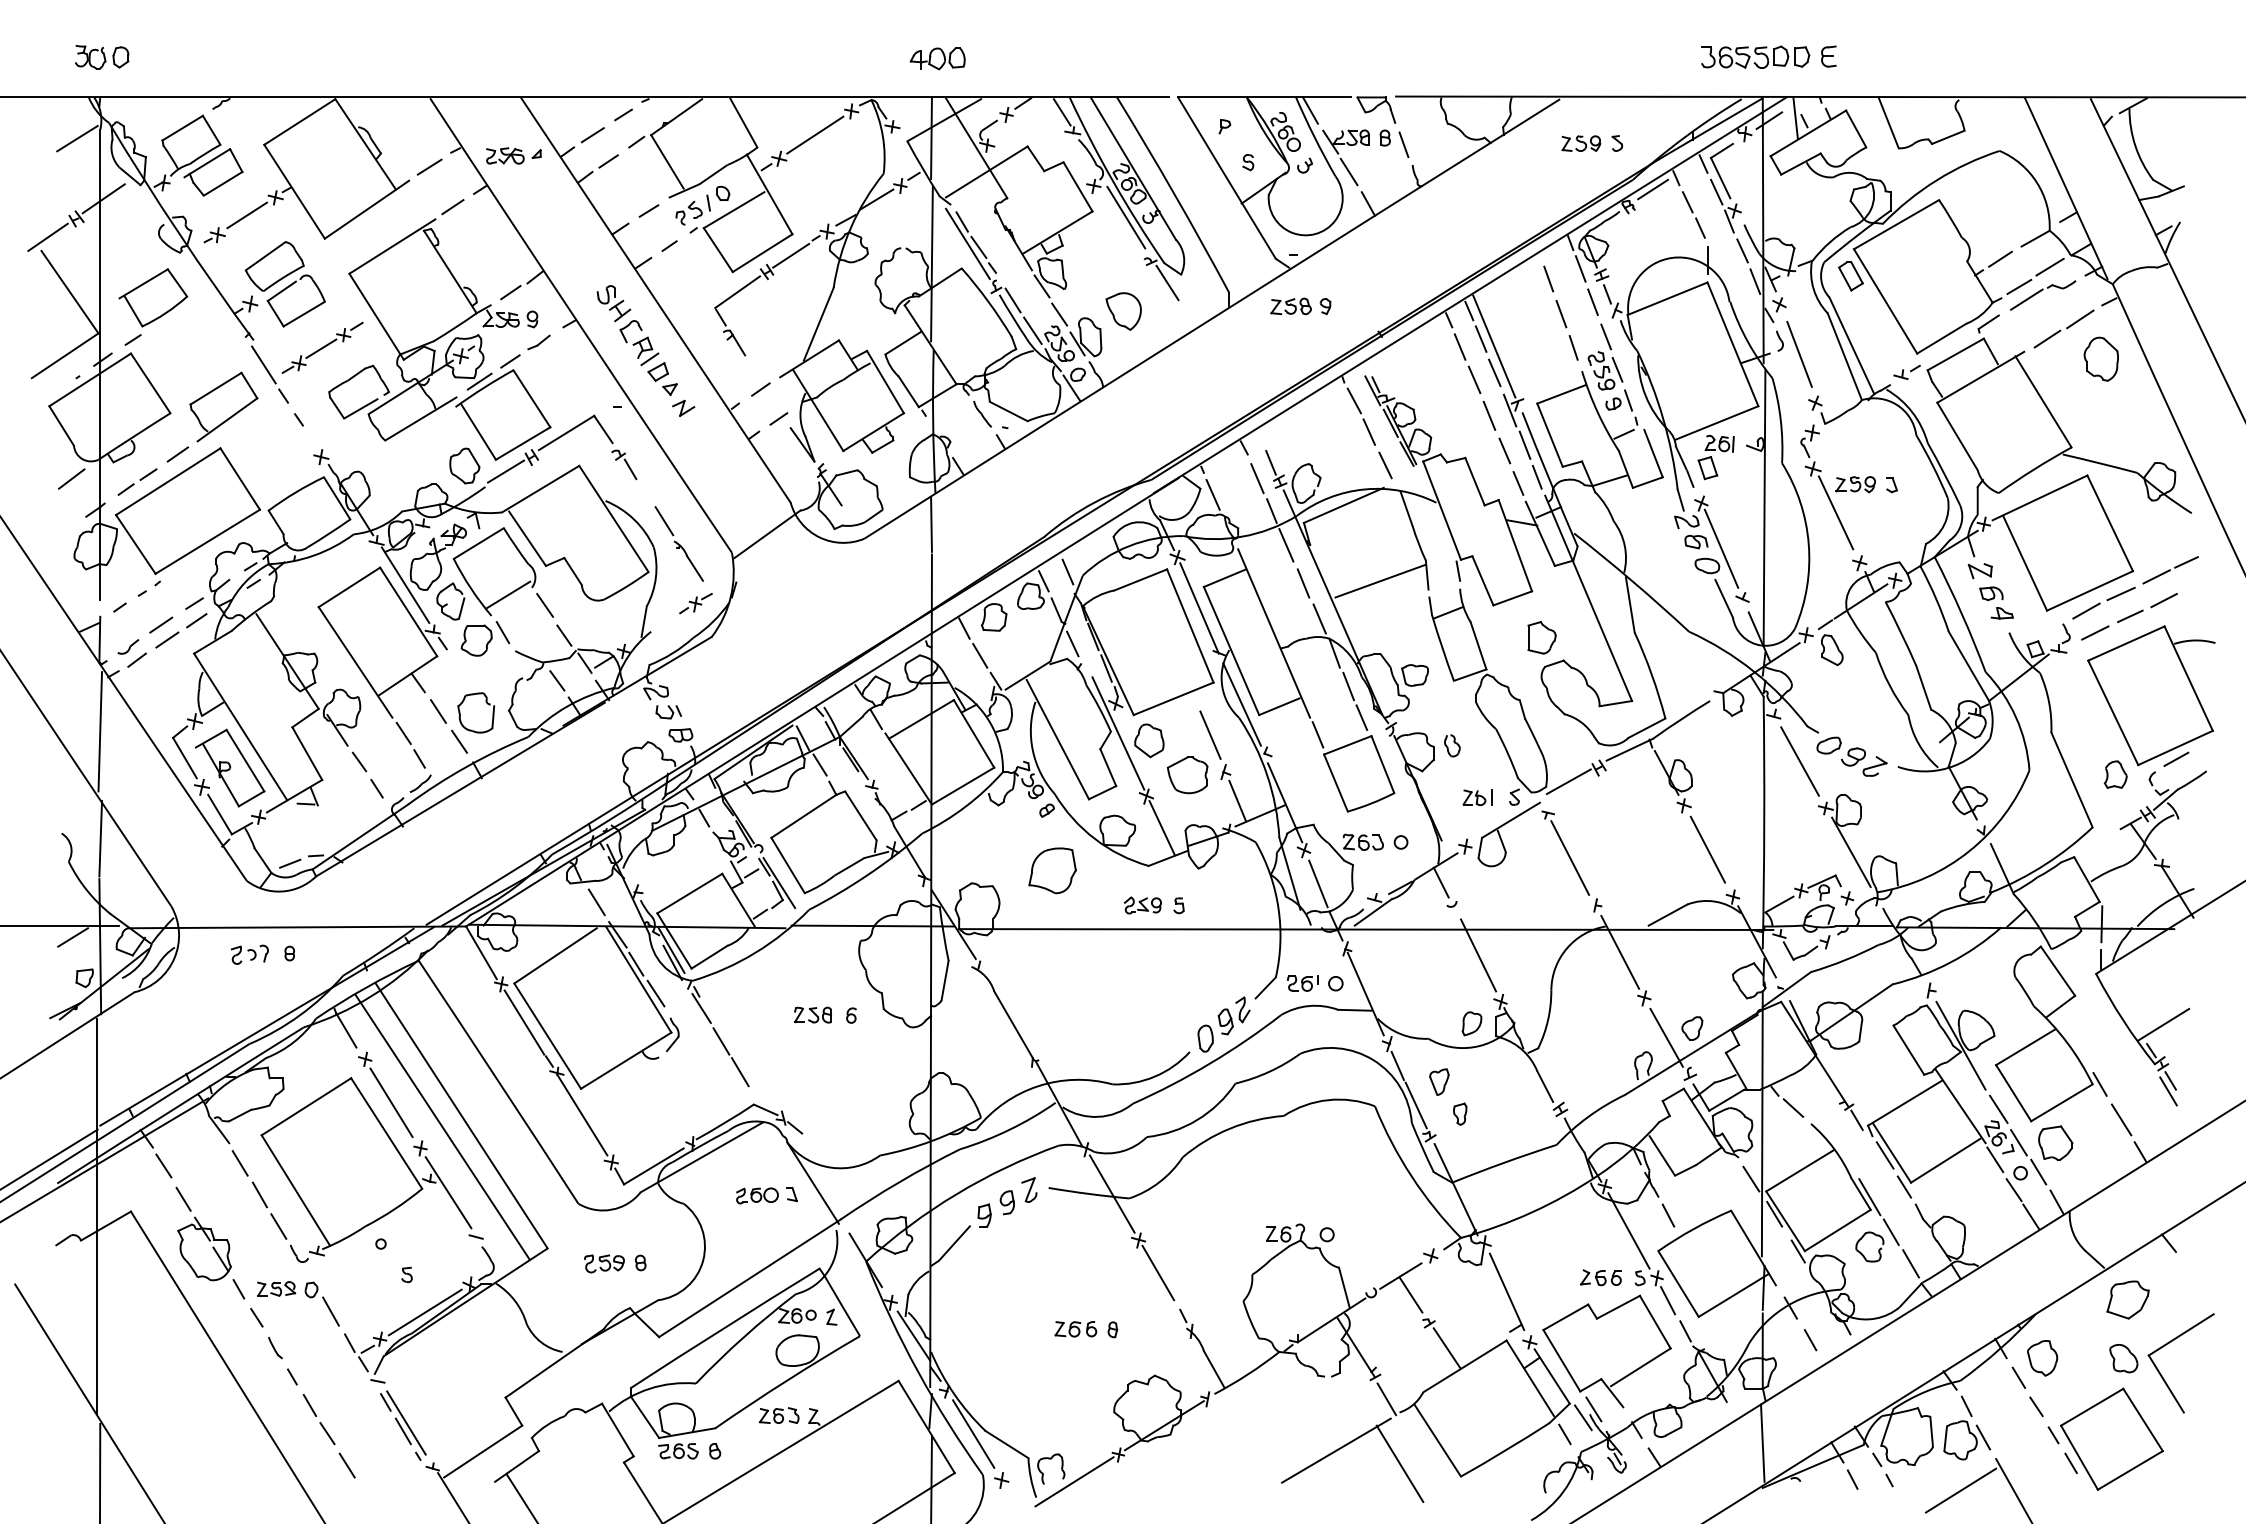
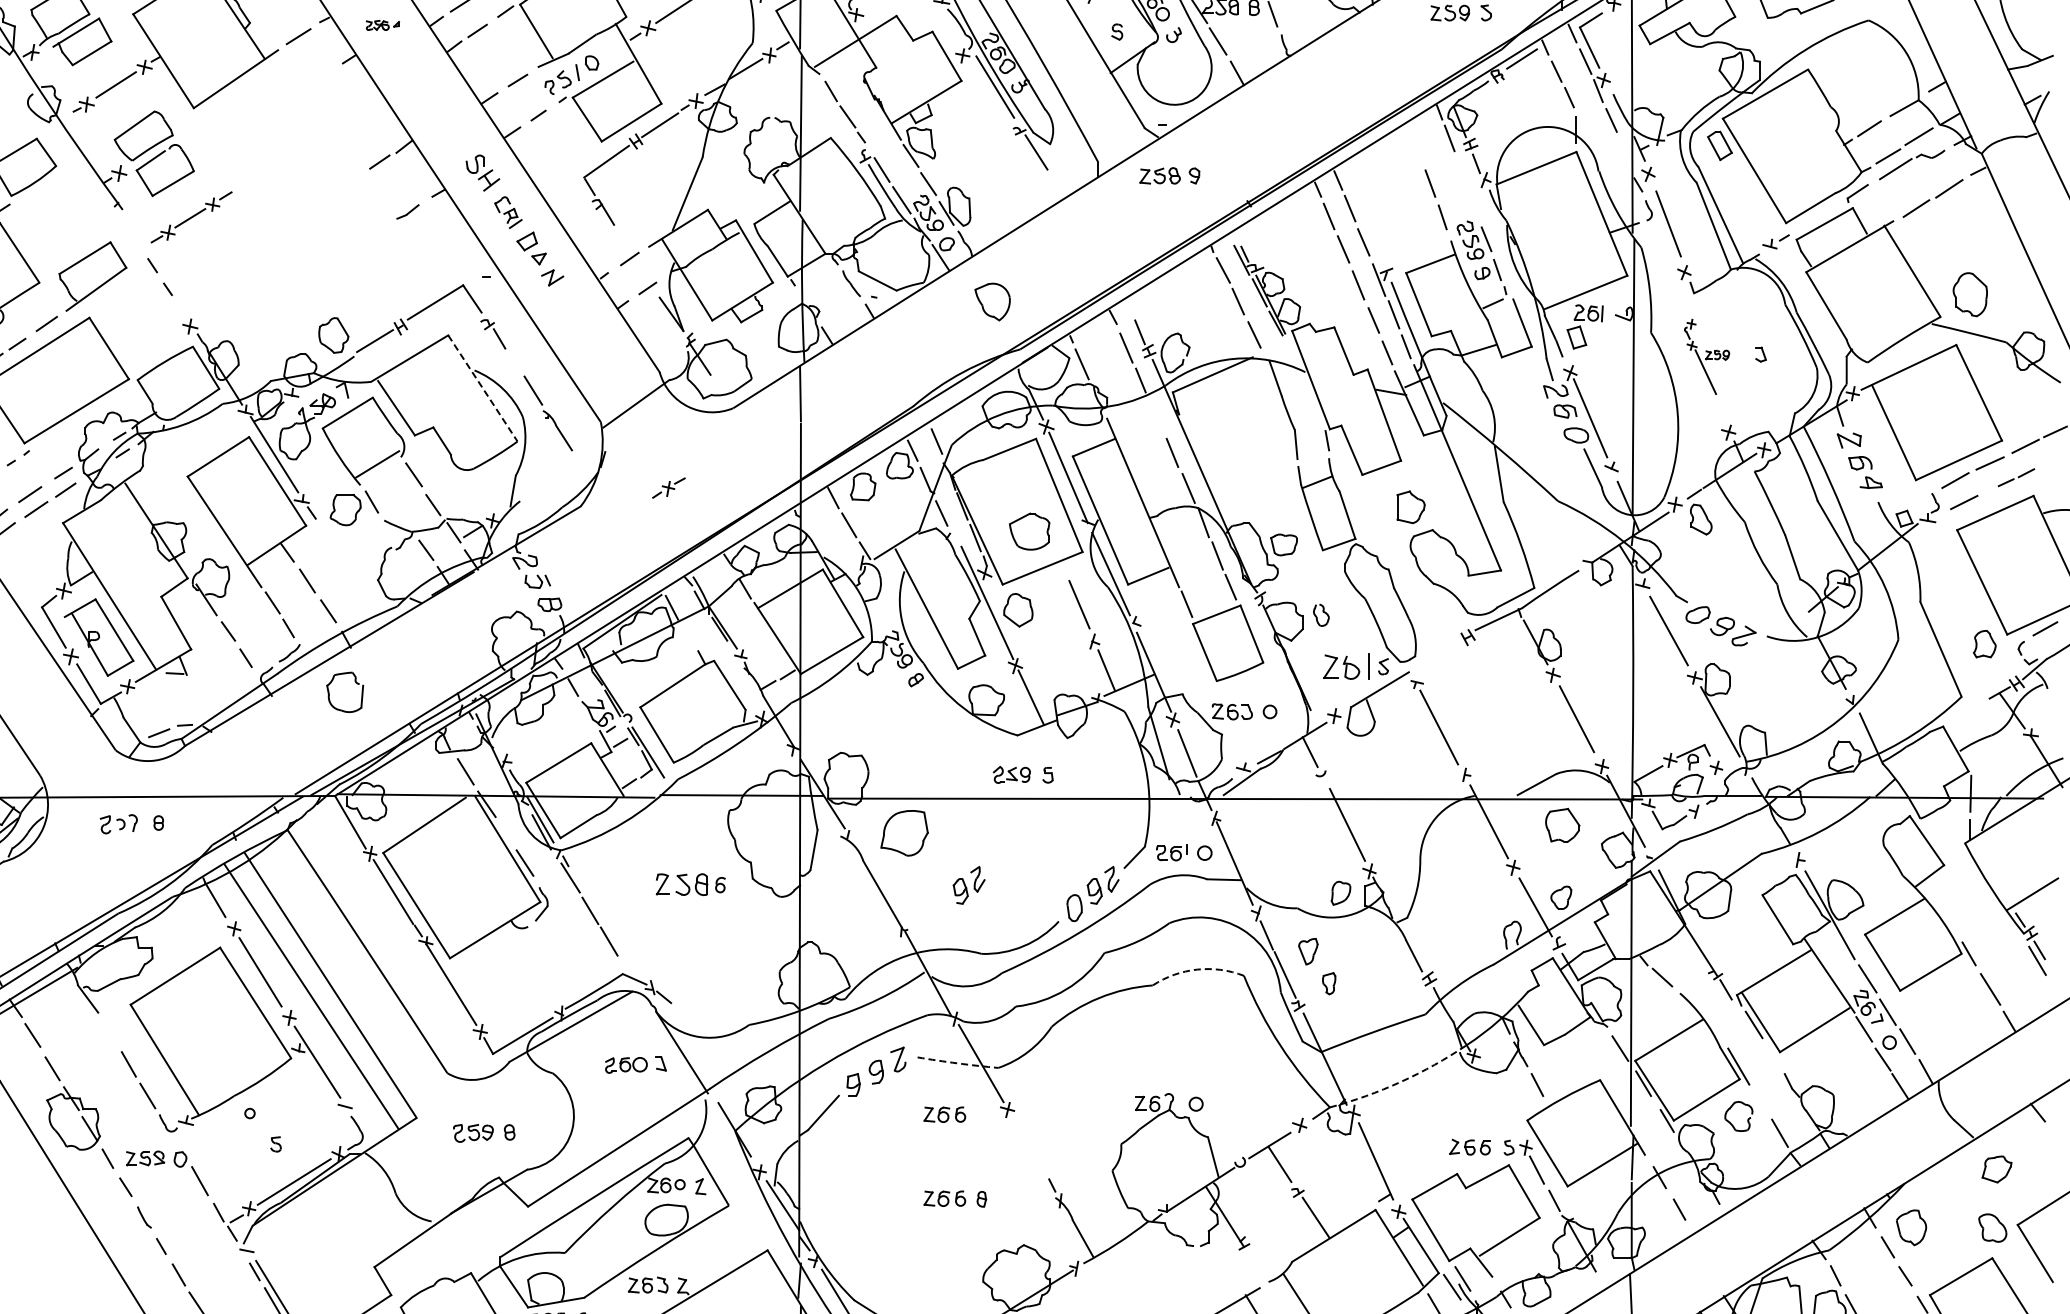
part: (513, 155) -> (382, 24), size x0.6
line: (967, 243) -> (836, 112), removed
line: (1548, 278) -> (1417, 147), removed
line: (1755, 281) -> (1624, 150), removed
line: (1592, 302) -> (1461, 171), removed
part: (1123, 311) -> (992, 301), moved
part: (439, 329) -> (308, 198), removed
line: (1606, 336) -> (1475, 205), removed
part: (639, 343) -> (508, 212), size x0.7
line: (1494, 346) -> (1363, 215), removed
part: (2100, 358) -> (1969, 293), moved
line: (263, 364) -> (132, 233), removed
part: (1837, 487) -> (1706, 356), size x0.6
line: (614, 519) -> (483, 388), solid -> dashed
line: (1286, 545) -> (1155, 414), removed
line: (1380, 581) -> (1249, 450), removed
part: (450, 601) -> (319, 470), removed
part: (695, 603) -> (668, 487), moved
part: (2147, 608) -> (2016, 477), size x0.6
part: (486, 703) -> (355, 682), moved
line: (819, 764) -> (688, 633), removed
part: (1187, 775) -> (1029, 531), moved
line: (1568, 781) -> (1437, 650), removed
part: (1477, 797) -> (1346, 666), size x1.6
part: (1052, 870) -> (904, 832), moved
line: (636, 963) -> (505, 832), removed
part: (812, 1014) -> (681, 883), size x1.4
part: (1099, 1015) -> (968, 884), added
arc: (1328, 1100) -> (1197, 969), solid -> dashed
part: (2055, 1142) -> (1562, 824), moved
line: (239, 1163) -> (108, 1032), removed
line: (1904, 1186) -> (1773, 1055), removed
arc: (1088, 1193) -> (957, 1062), solid -> dashed
arc: (1531, 1212) -> (1400, 1081), solid -> dashed
line: (1628, 1230) -> (1497, 1099), removed
line: (1890, 1231) -> (1759, 1100), removed
part: (1075, 1245) -> (944, 1114), added
line: (1158, 1272) -> (1027, 1141), removed
part: (2127, 1299) -> (1996, 1168), size x0.7
line: (1386, 1399) -> (1255, 1268), removed

